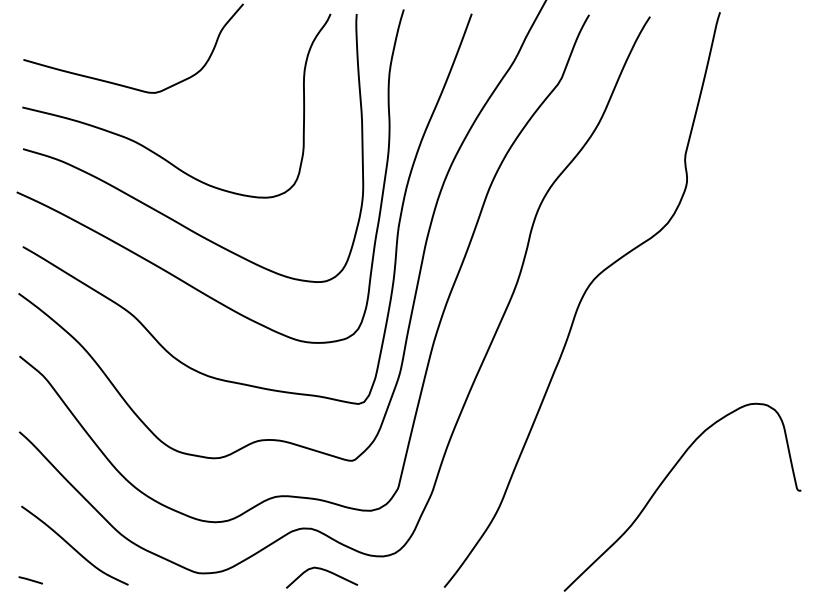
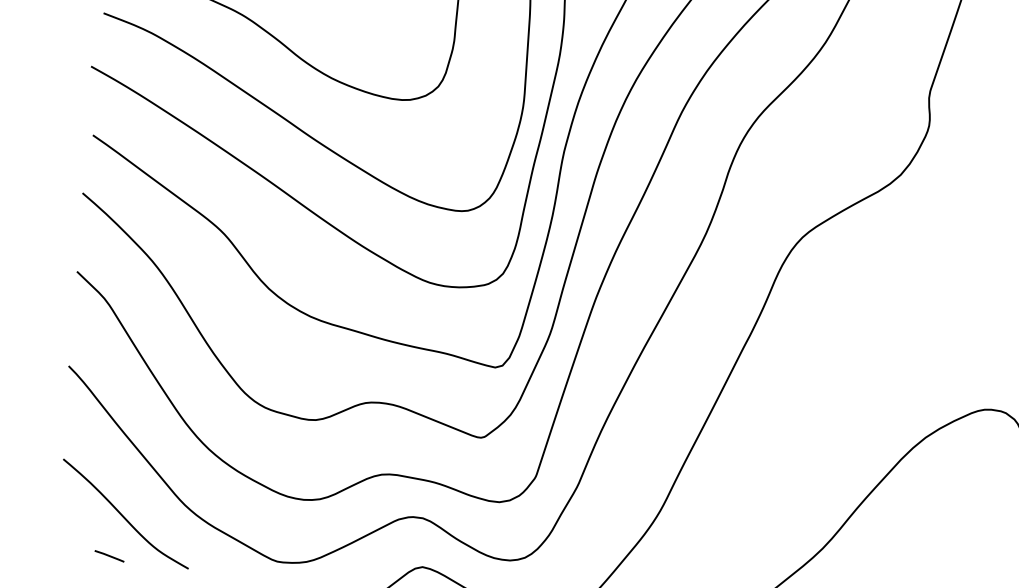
line: (30, 580) -> (109, 556), moved

